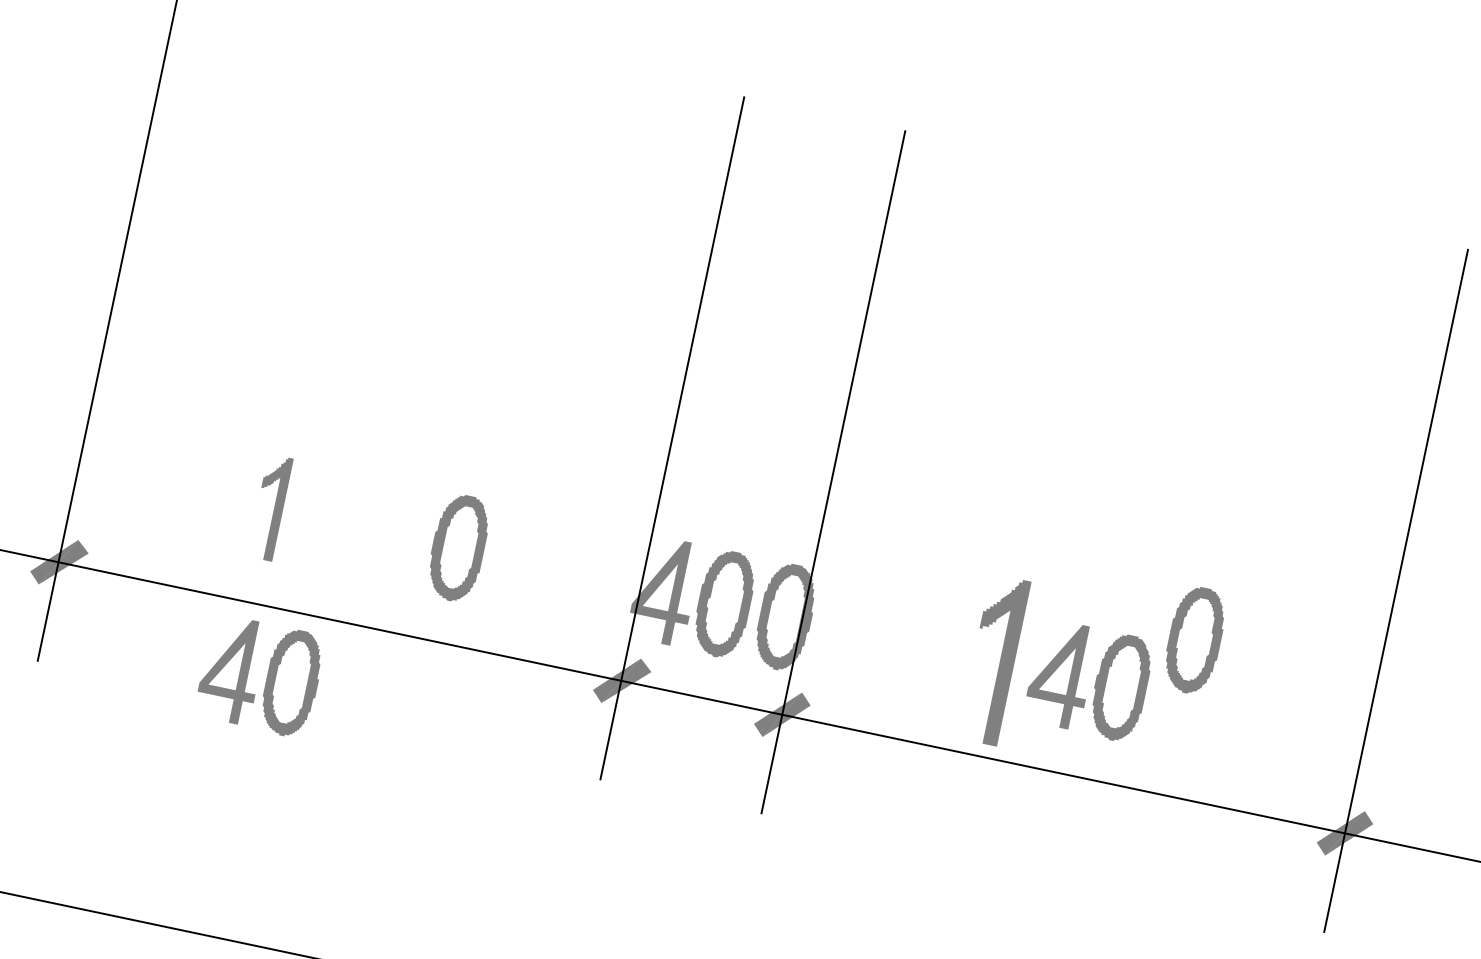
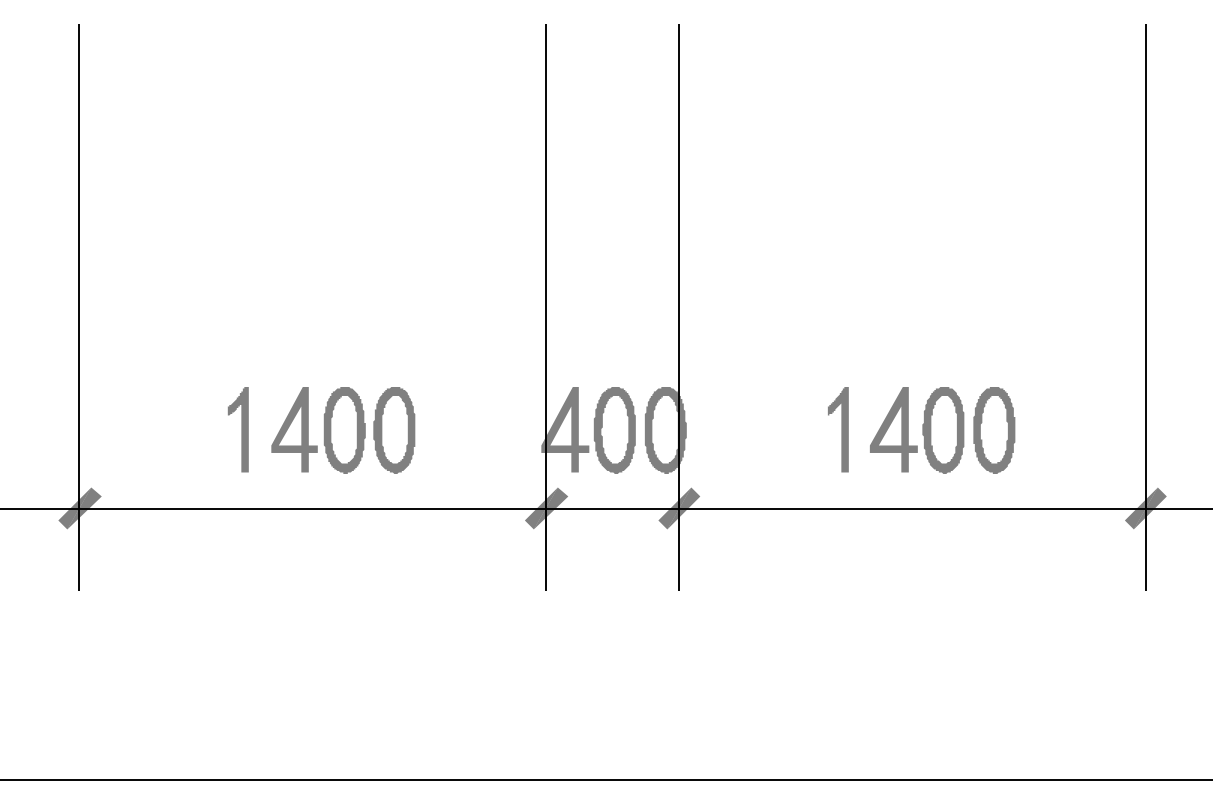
part: (1194, 640) -> (994, 430), moved
part: (994, 659) -> (838, 429), size x0.62
part: (260, 676) -> (318, 430), moved

